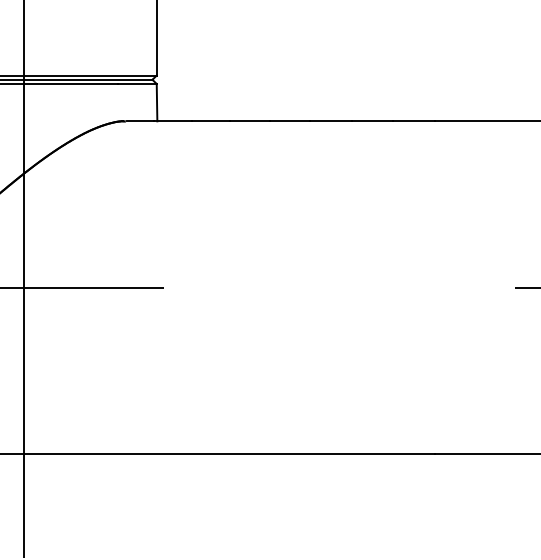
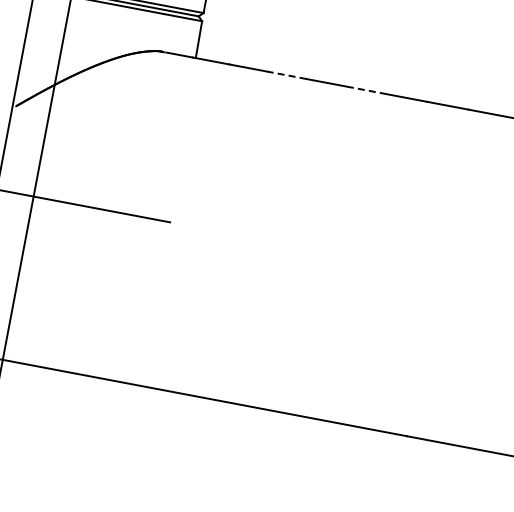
line: (250, 121) -> (287, 75), solid -> dashed
line: (331, 121) -> (366, 90), solid -> dashed

